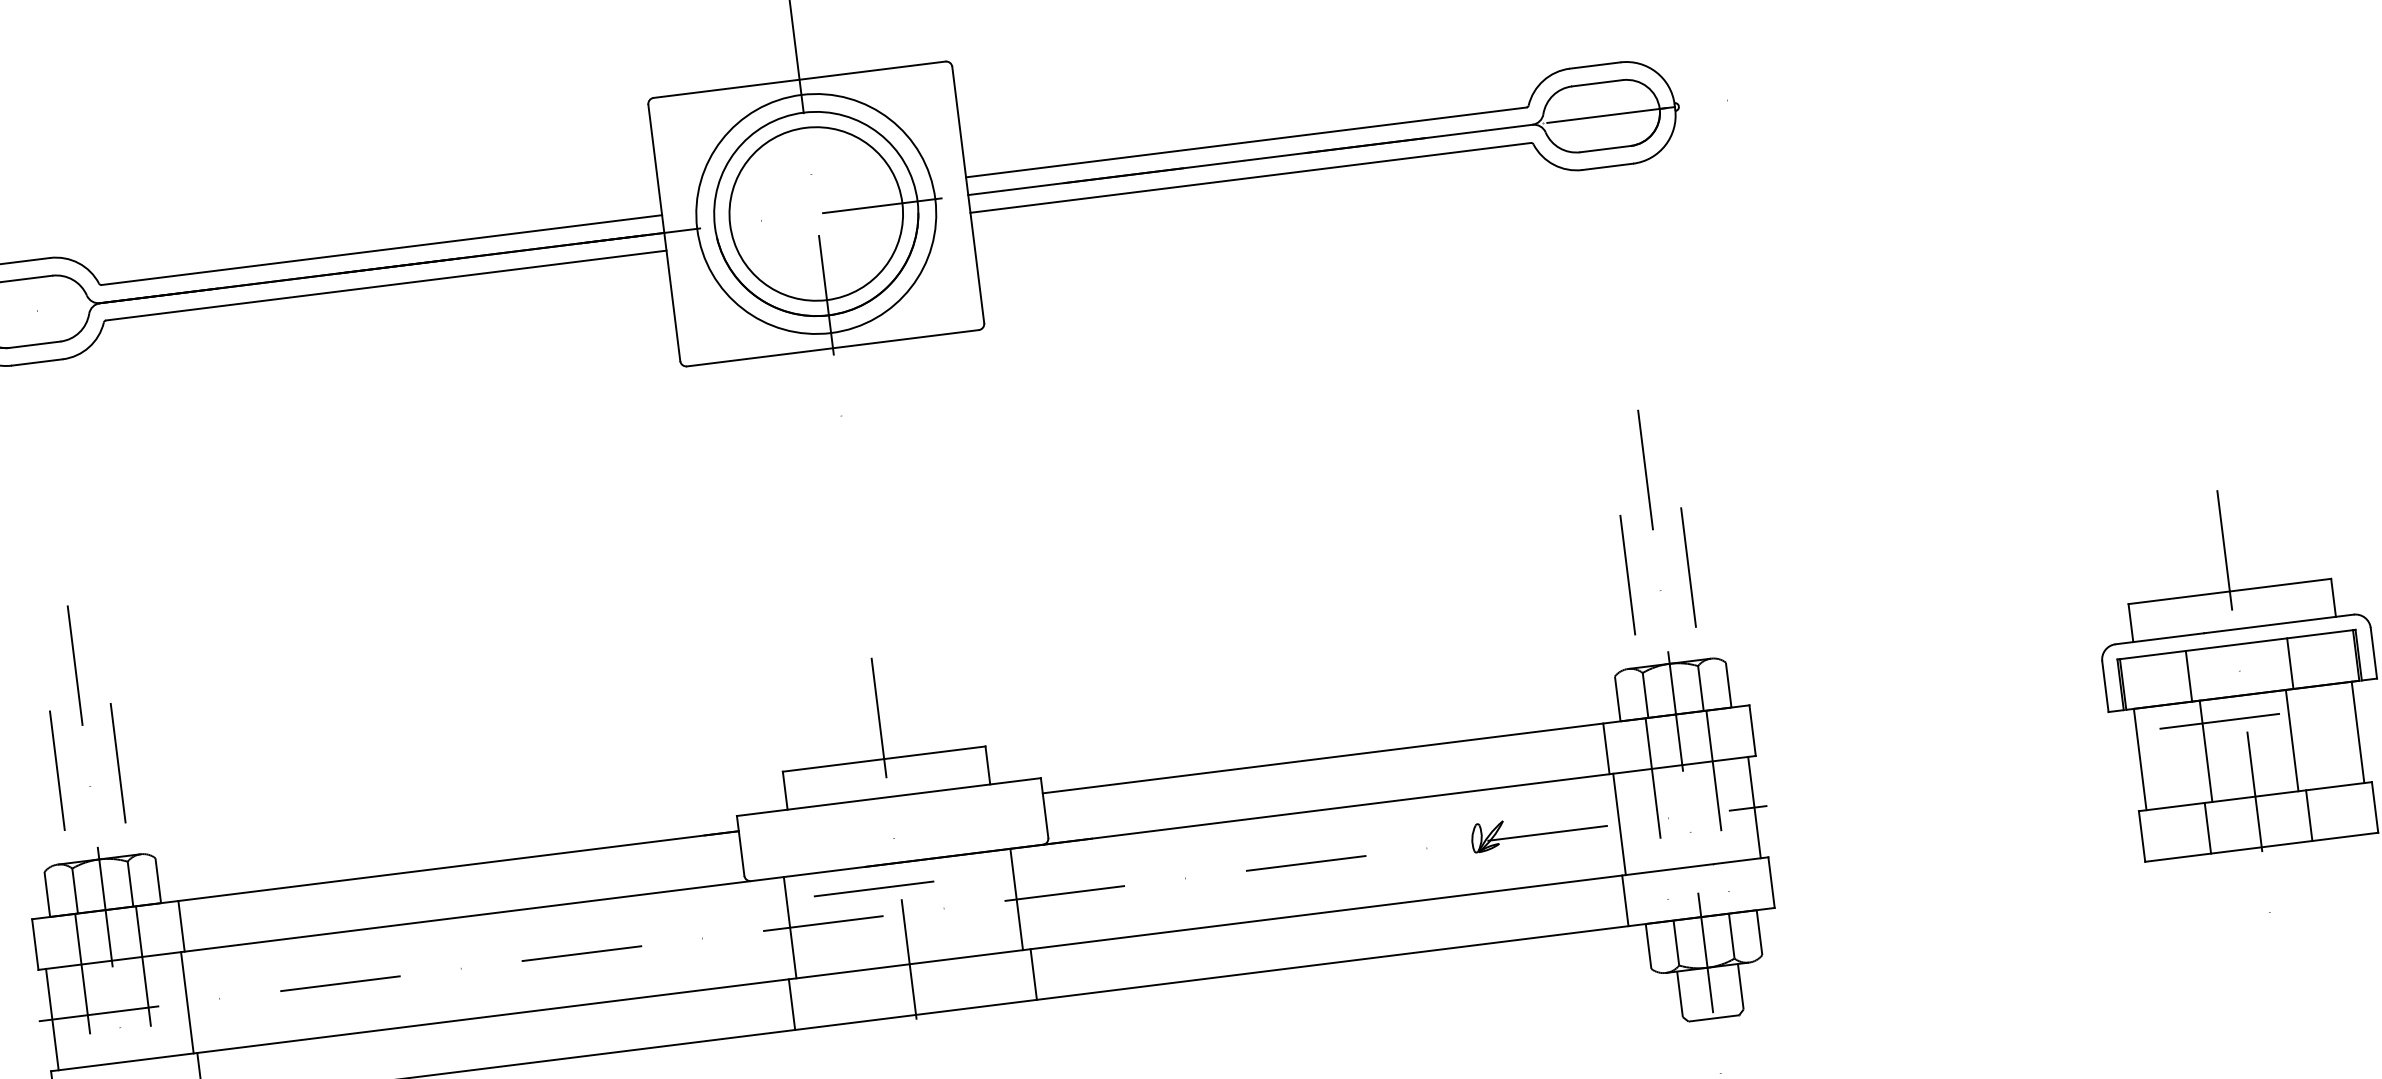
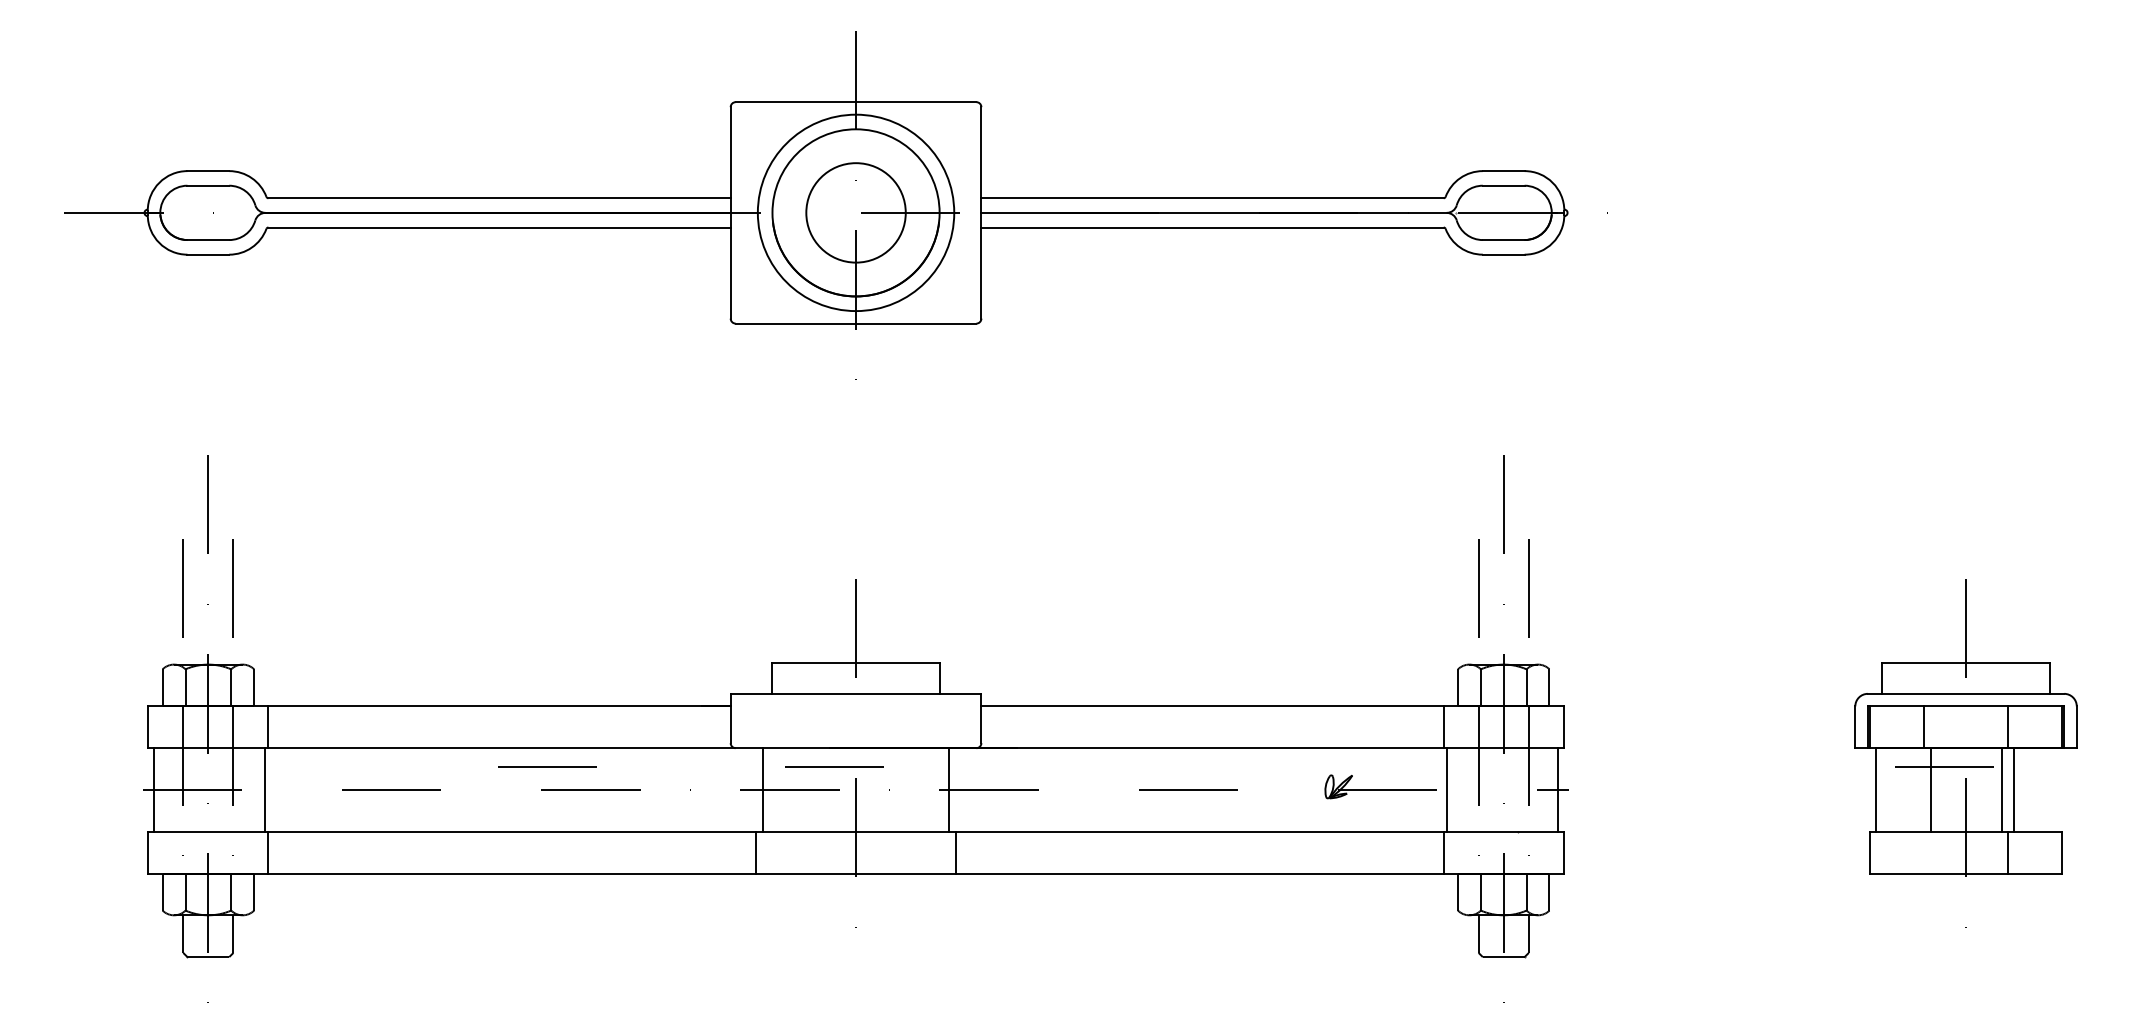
circle: (816, 213) -> (856, 212), size x0.7
line: (2357, 731) -> (2013, 789), moved
line: (2208, 828) -> (1924, 852), removed
line: (525, 931) -> (547, 766), added

